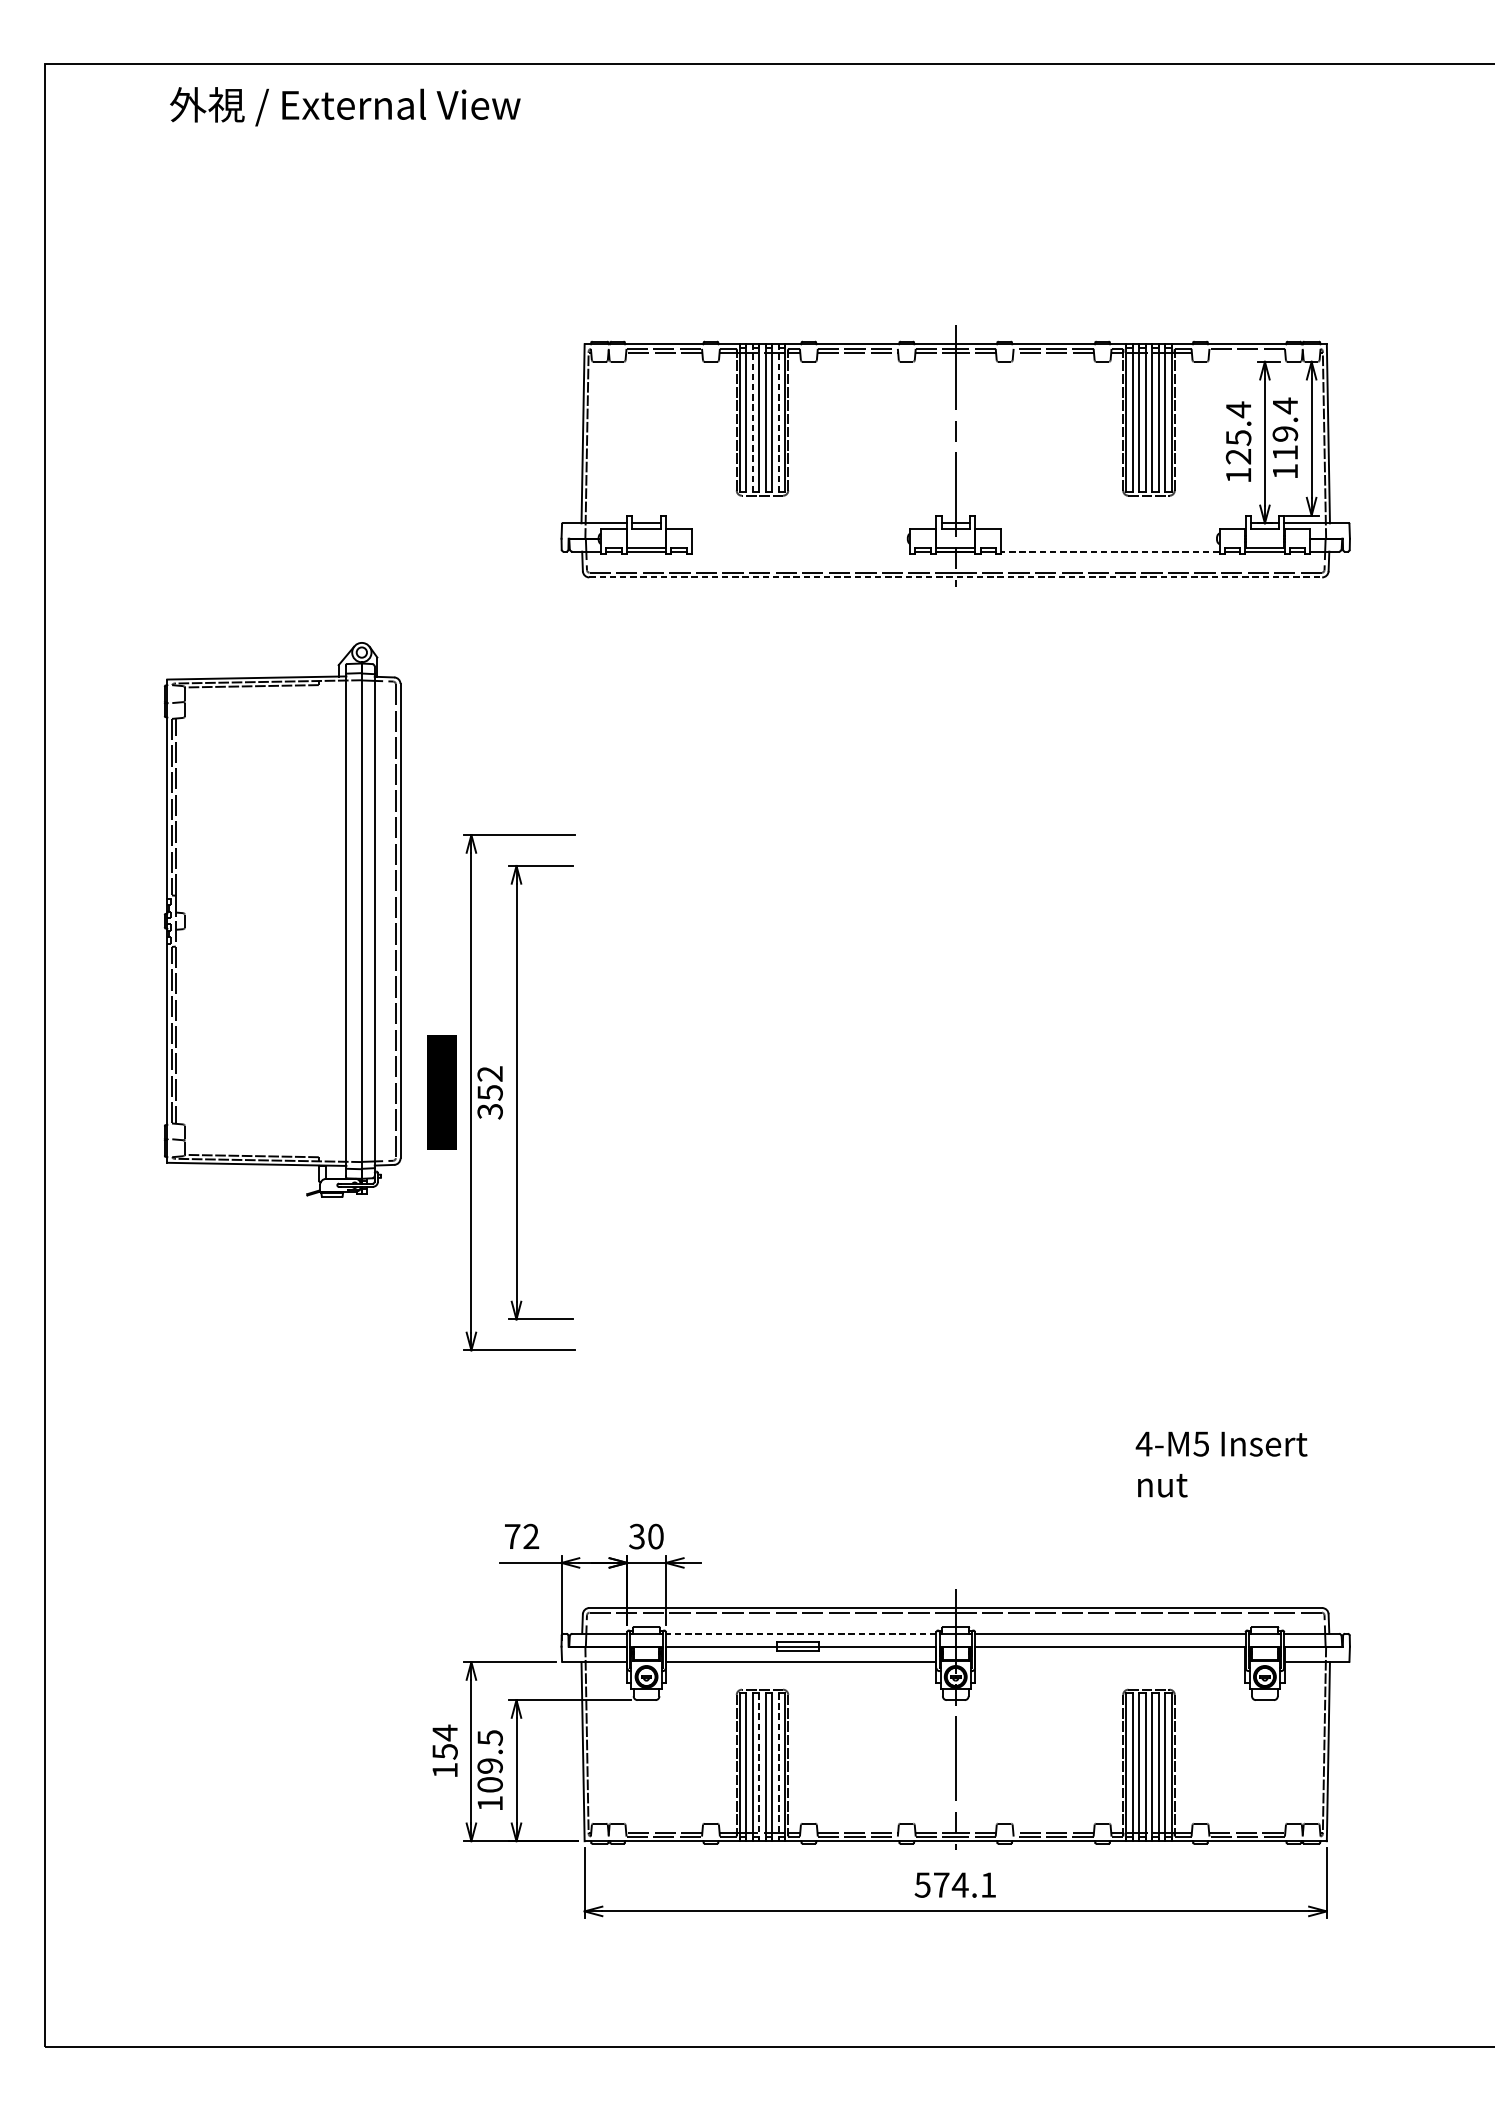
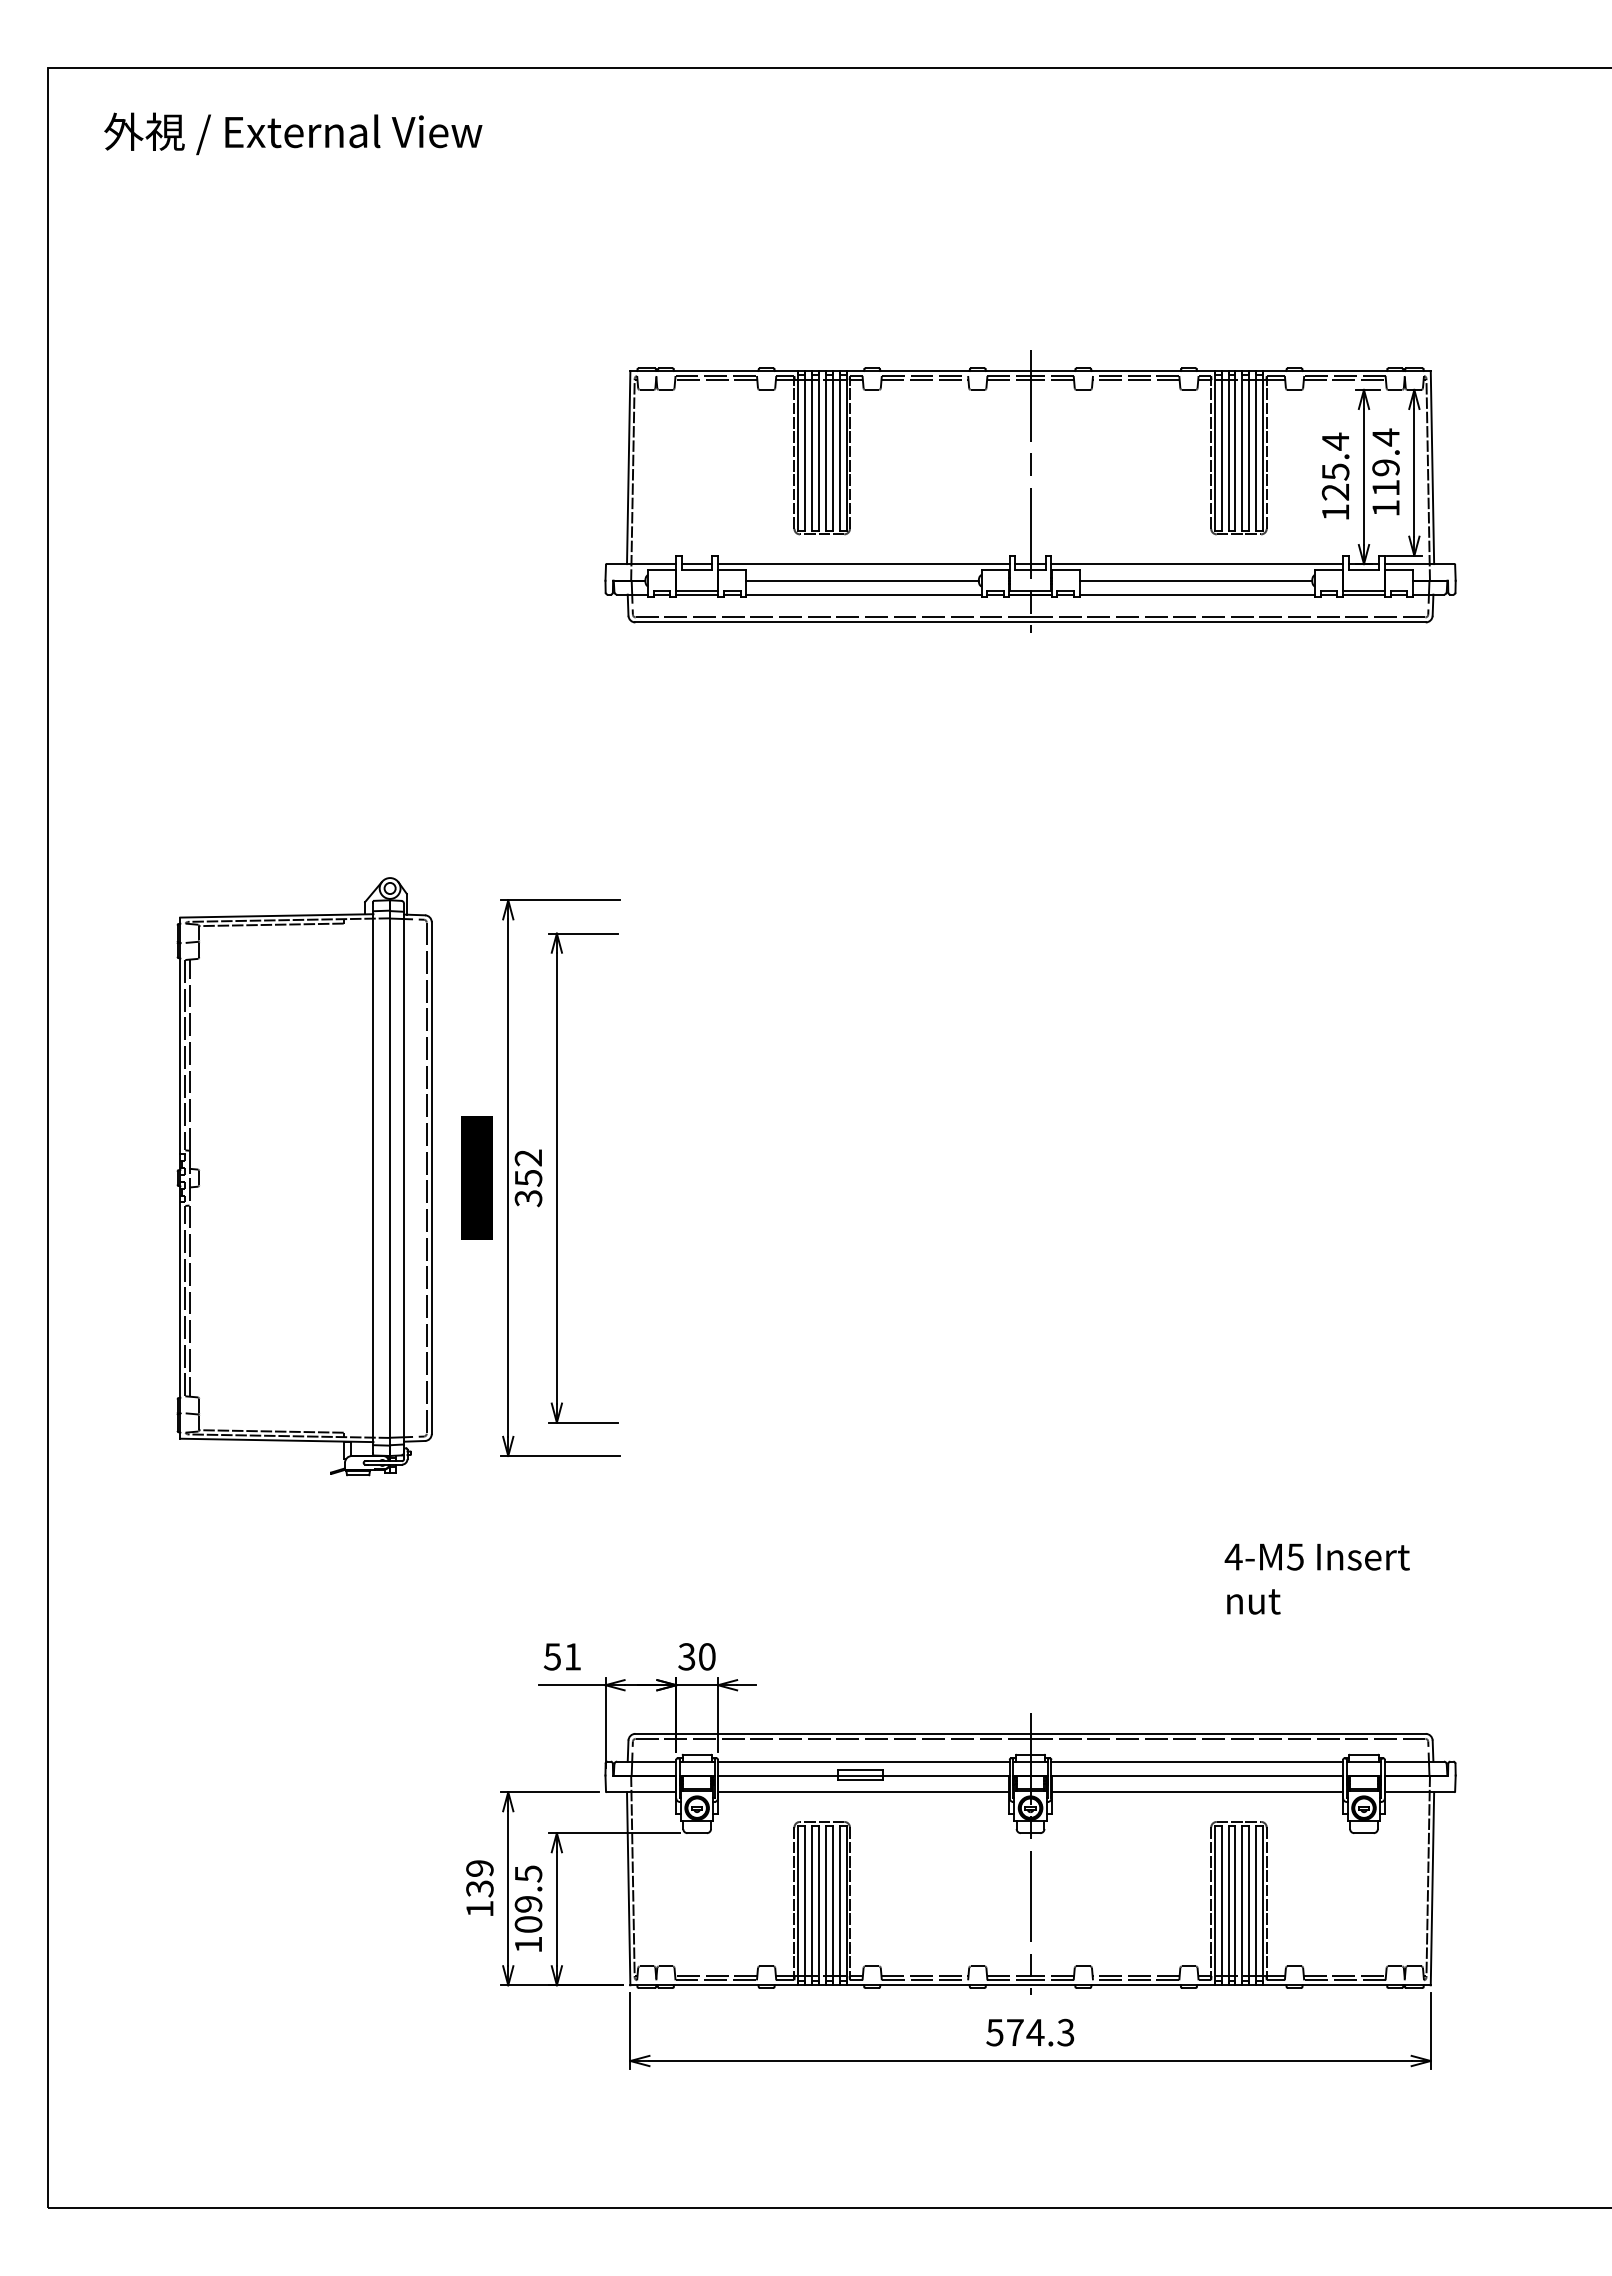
text: (345, 106) -> (293, 133), moved
line: (1246, 353) -> (1344, 380), added
line: (752, 417) -> (811, 450), dashed -> solid
line: (778, 417) -> (839, 450), dashed -> solid
line: (800, 523) -> (863, 564), added
line: (1110, 523) -> (1197, 564), added
line: (799, 538) -> (862, 580), added
line: (1108, 538) -> (1195, 580), added
line: (800, 551) -> (863, 594), added
line: (1110, 551) -> (1197, 594), dashed -> solid
line: (956, 577) -> (1031, 622), dashed -> solid
part: (282, 919) -> (304, 1176), moved
text: (521, 1536) -> (562, 1656), 72 -> 51
line: (800, 1633) -> (863, 1761), dashed -> solid
line: (1109, 1662) -> (1196, 1792), added
text: (444, 1742) -> (479, 1878), 154 -> 139
line: (759, 1767) -> (818, 1905), dashed -> solid
line: (778, 1767) -> (839, 1905), dashed -> solid
text: (988, 1884) -> (1065, 2032), 574.1 -> 574.3

